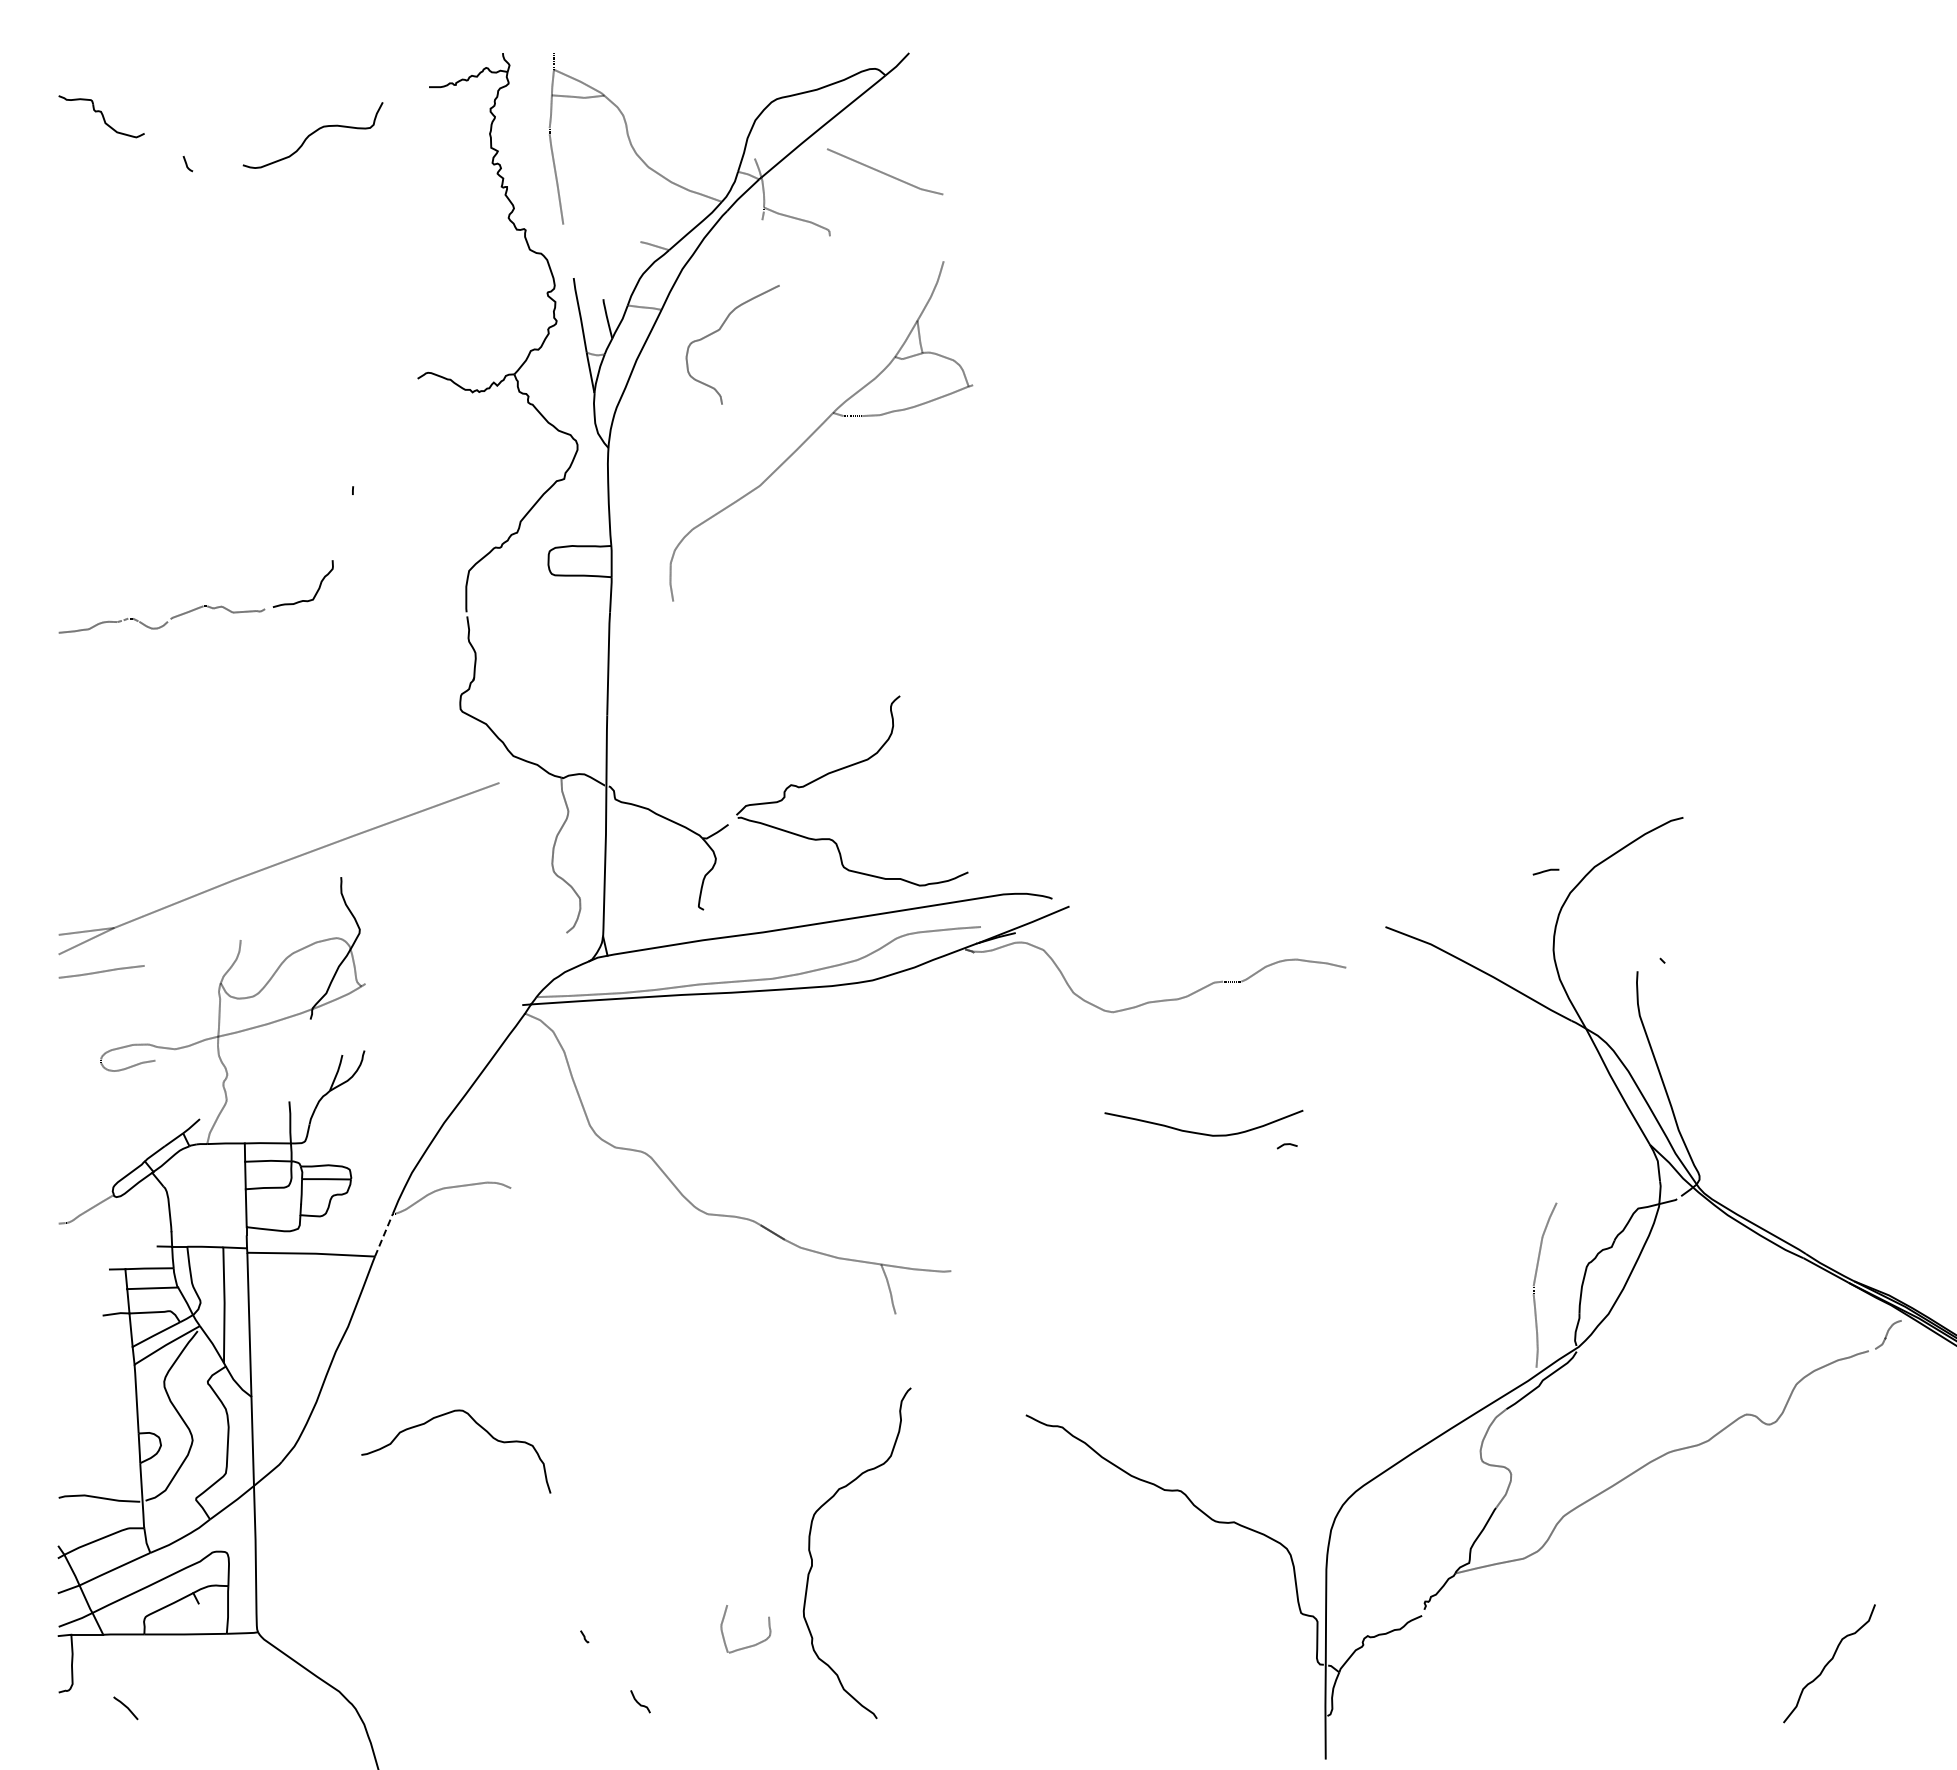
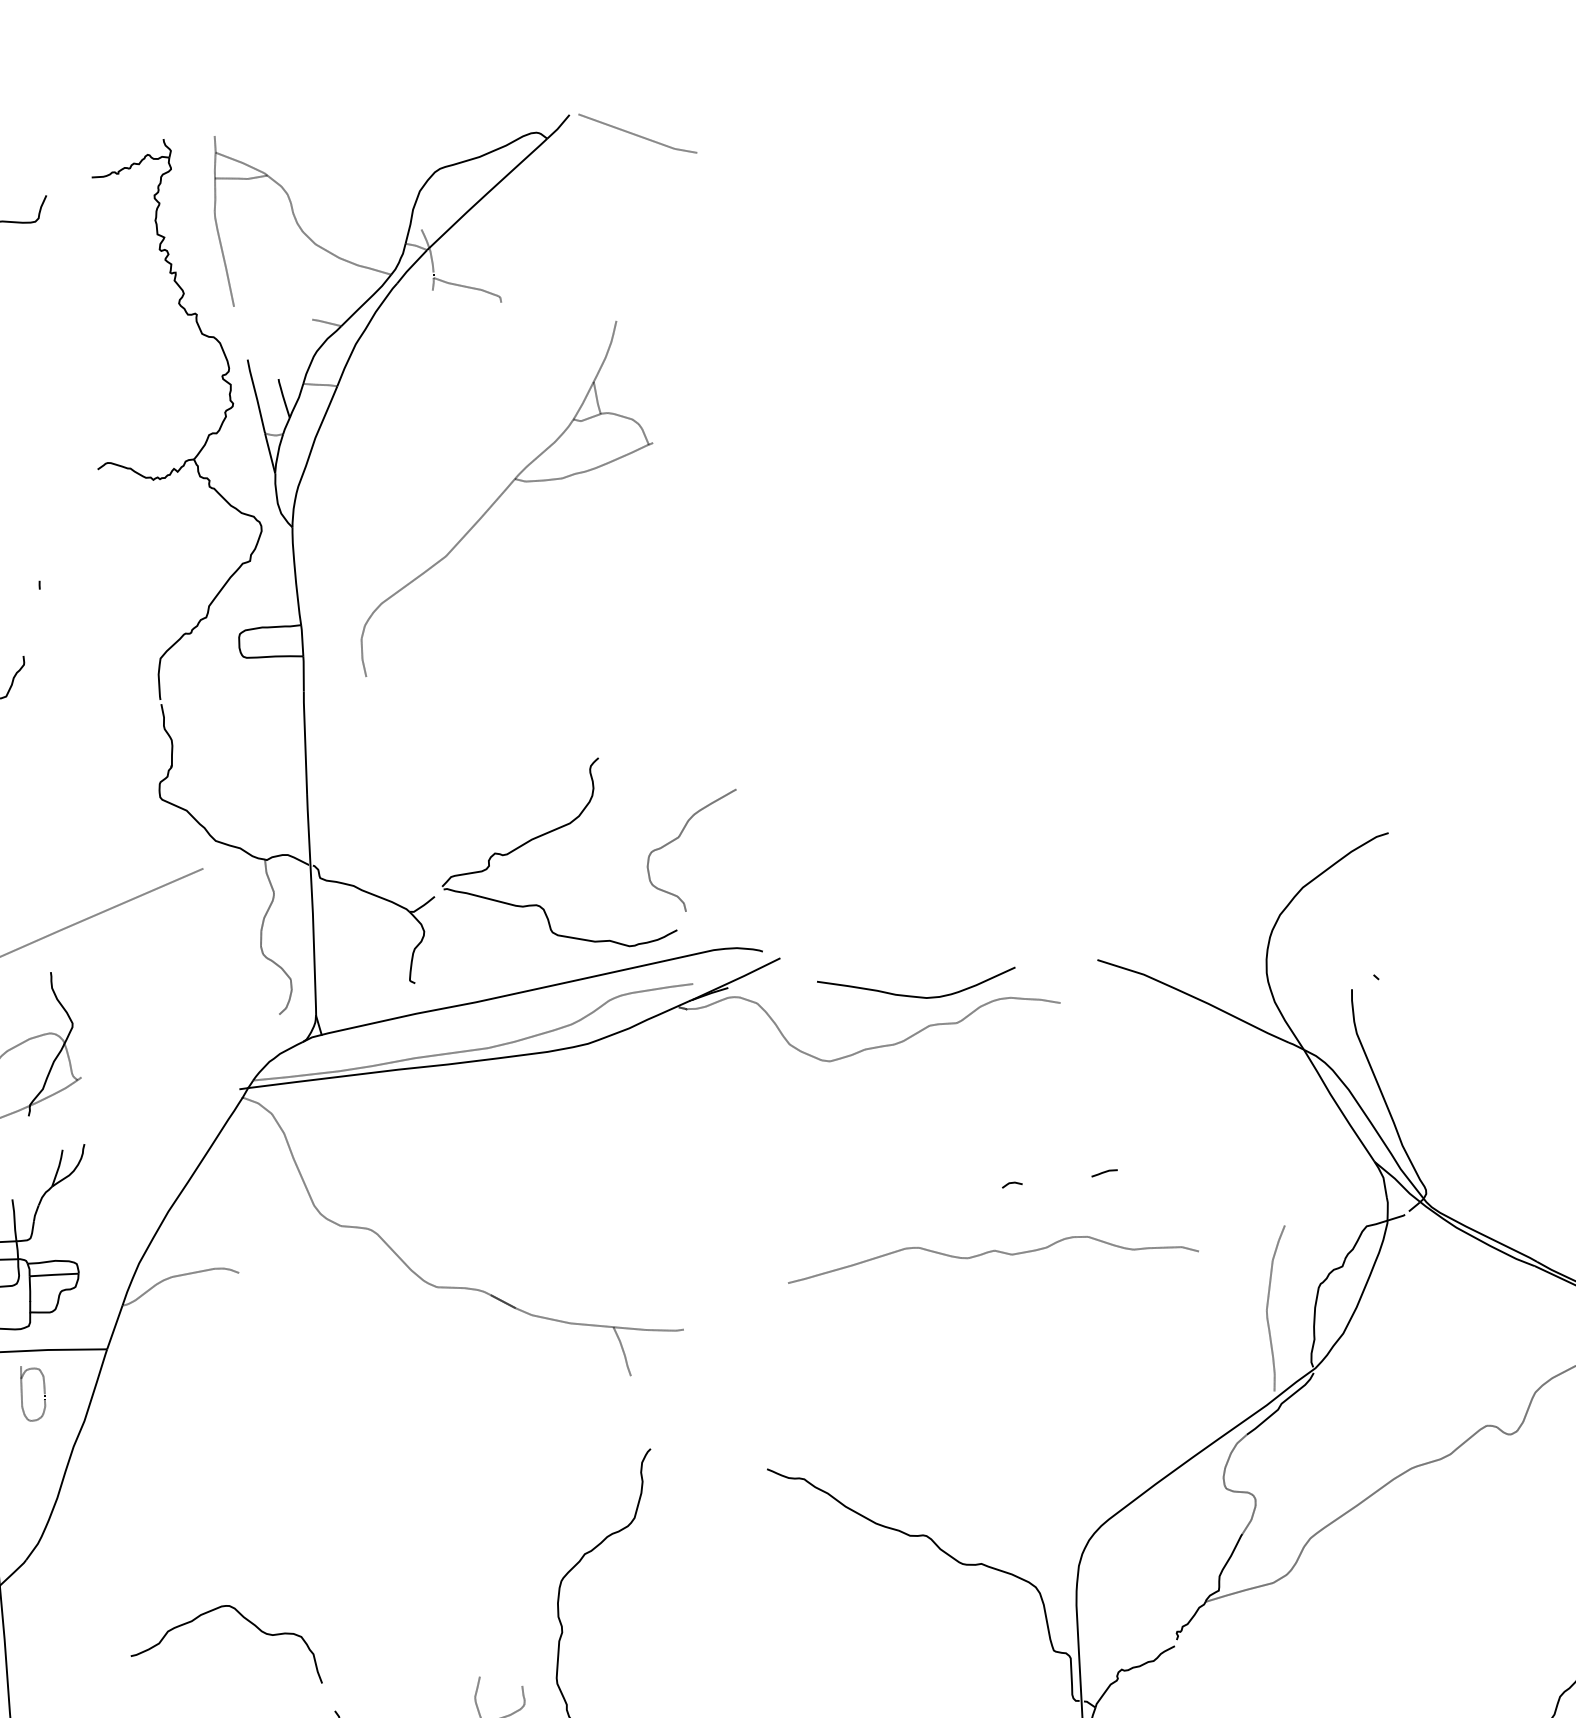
line: (884, 172) -> (637, 134), moved
curve: (719, 330) -> (679, 837), moved
line: (1545, 871) -> (1104, 1172), moved
curve: (1200, 1132) -> (914, 995), moved
curve: (1262, 1212) -> (991, 1252), added
line: (384, 1234) -> (115, 1326), dashed -> solid
part: (288, 1293) -> (22, 1391), added
curve: (476, 1424) -> (244, 1618), moved

